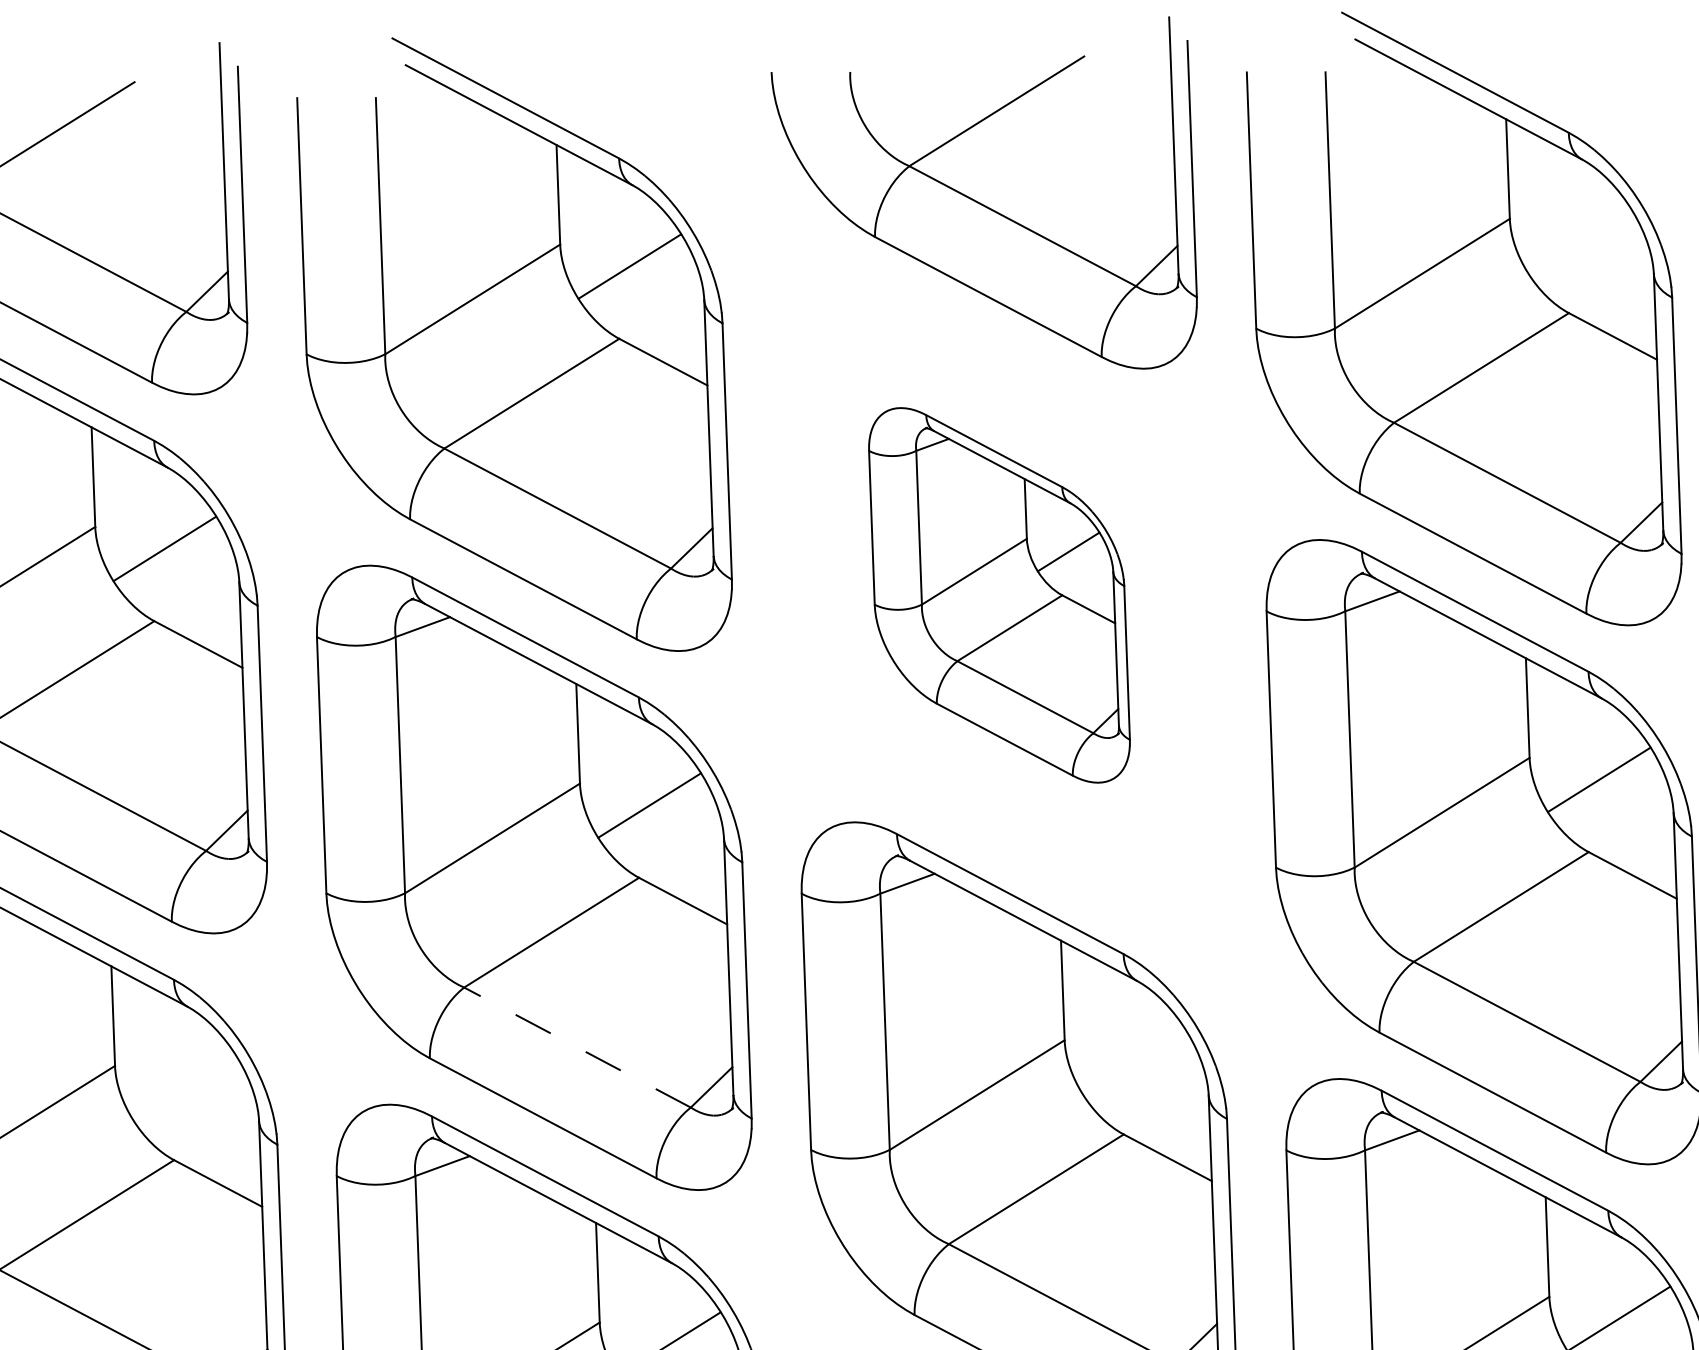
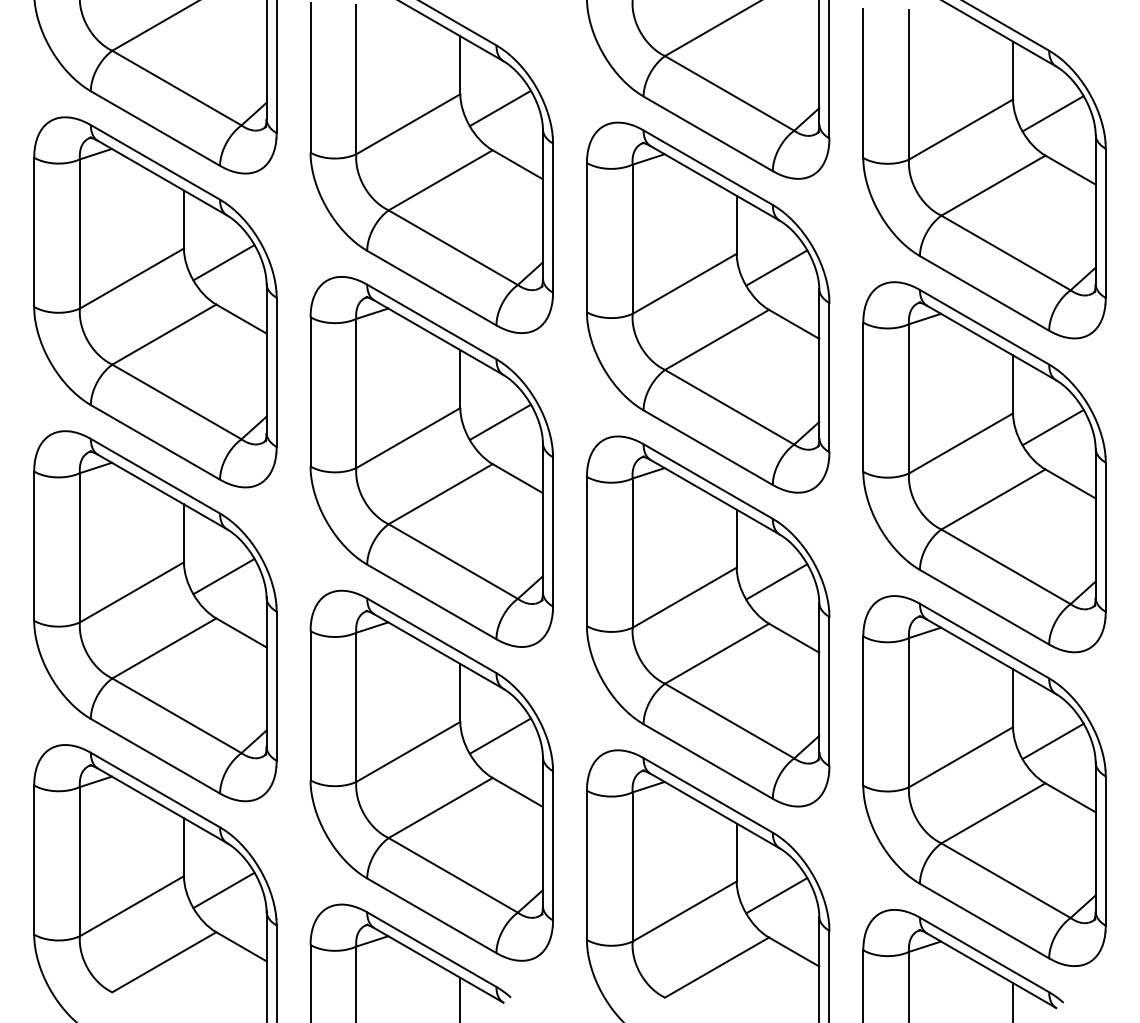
line: (1578, 240) -> (1052, 113), added
part: (999, 595) -> (708, 307), size x1.67
line: (577, 1047) -> (453, 561), dashed -> solid
line: (1133, 1061) -> (776, 581), added
line: (183, 1087) -> (223, 576), added

